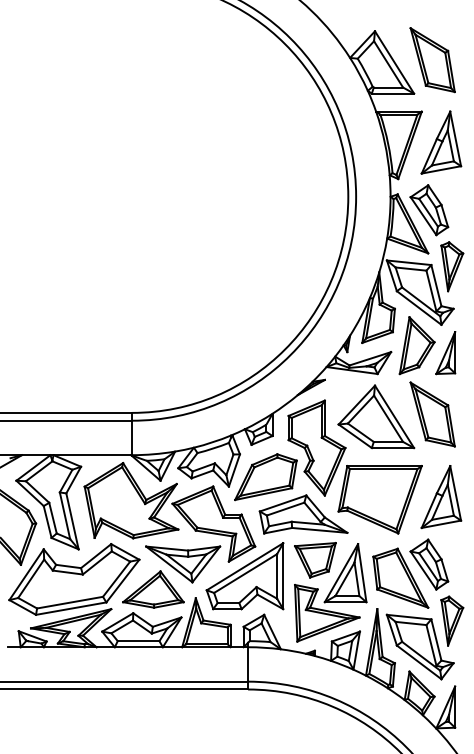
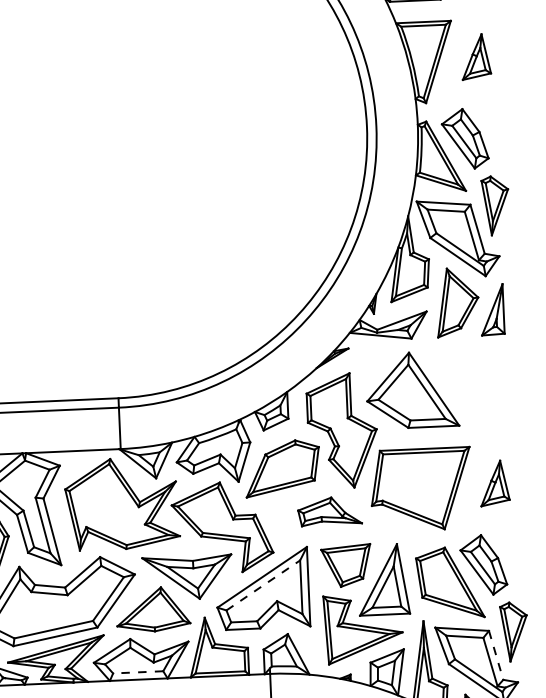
part: (441, 142) -> (476, 56), size x0.6
part: (432, 414) -> (479, 384), removed
part: (441, 497) -> (494, 483), size x0.6
part: (303, 514) -> (329, 511), size x0.6
line: (245, 573) -> (263, 585), solid -> dashed
line: (436, 640) -> (496, 655), solid -> dashed
line: (138, 641) -> (138, 672), solid -> dashed

